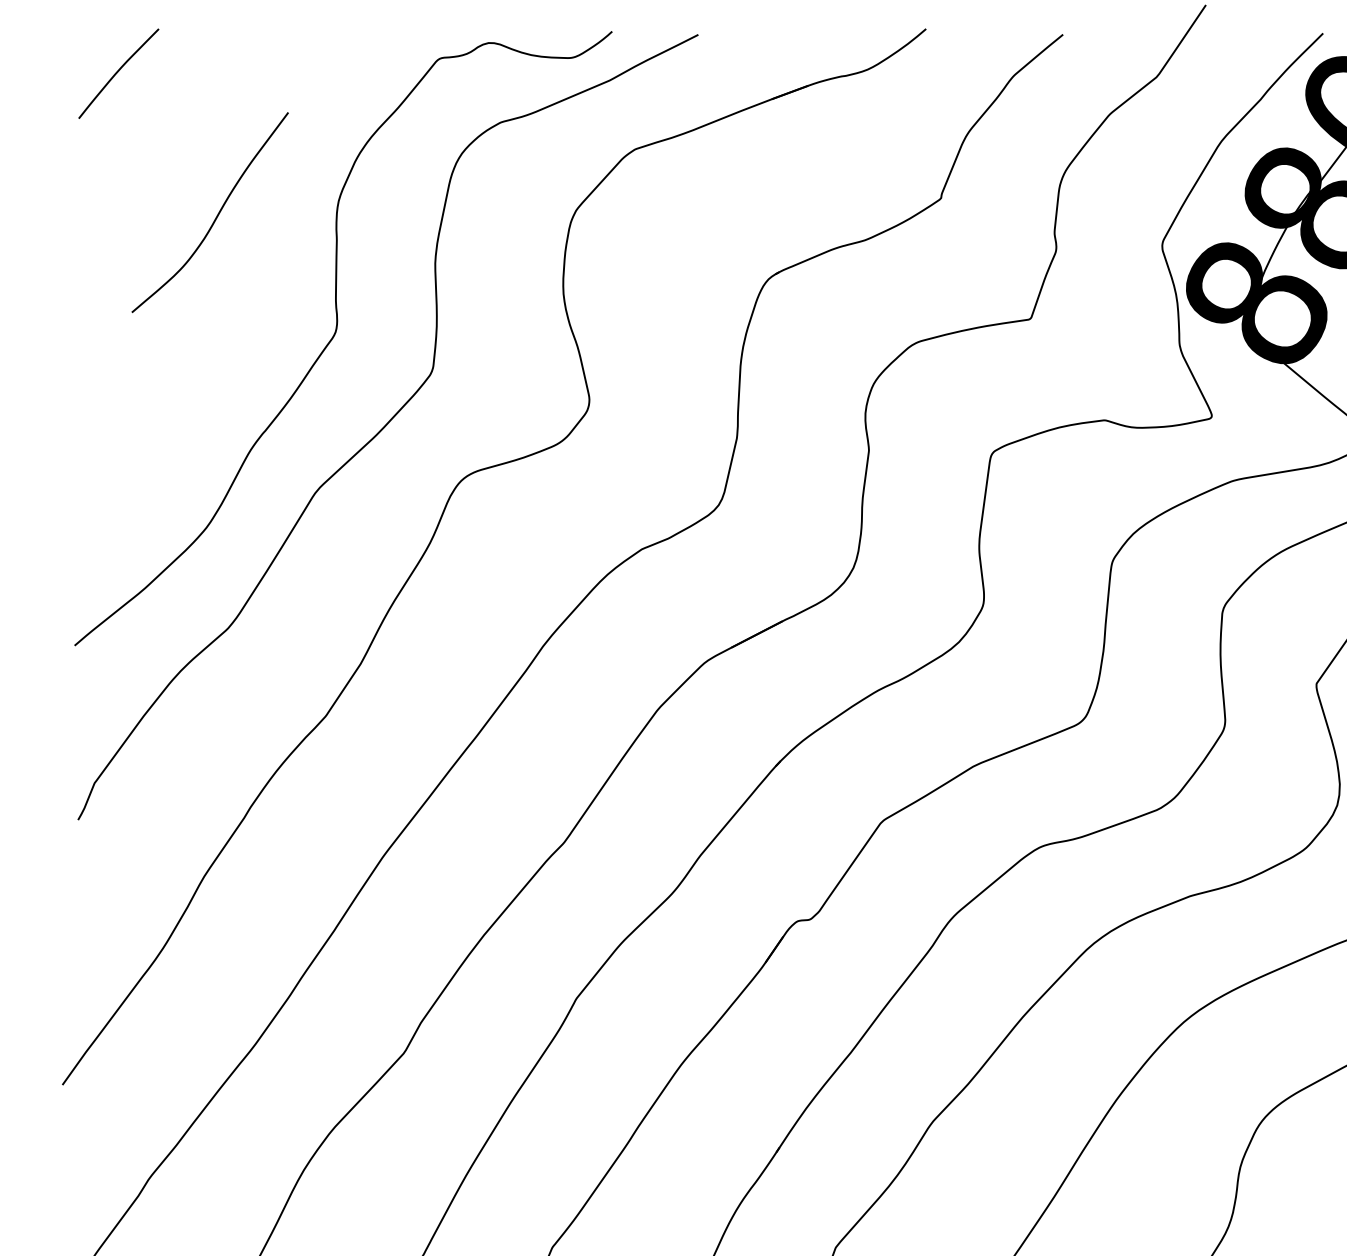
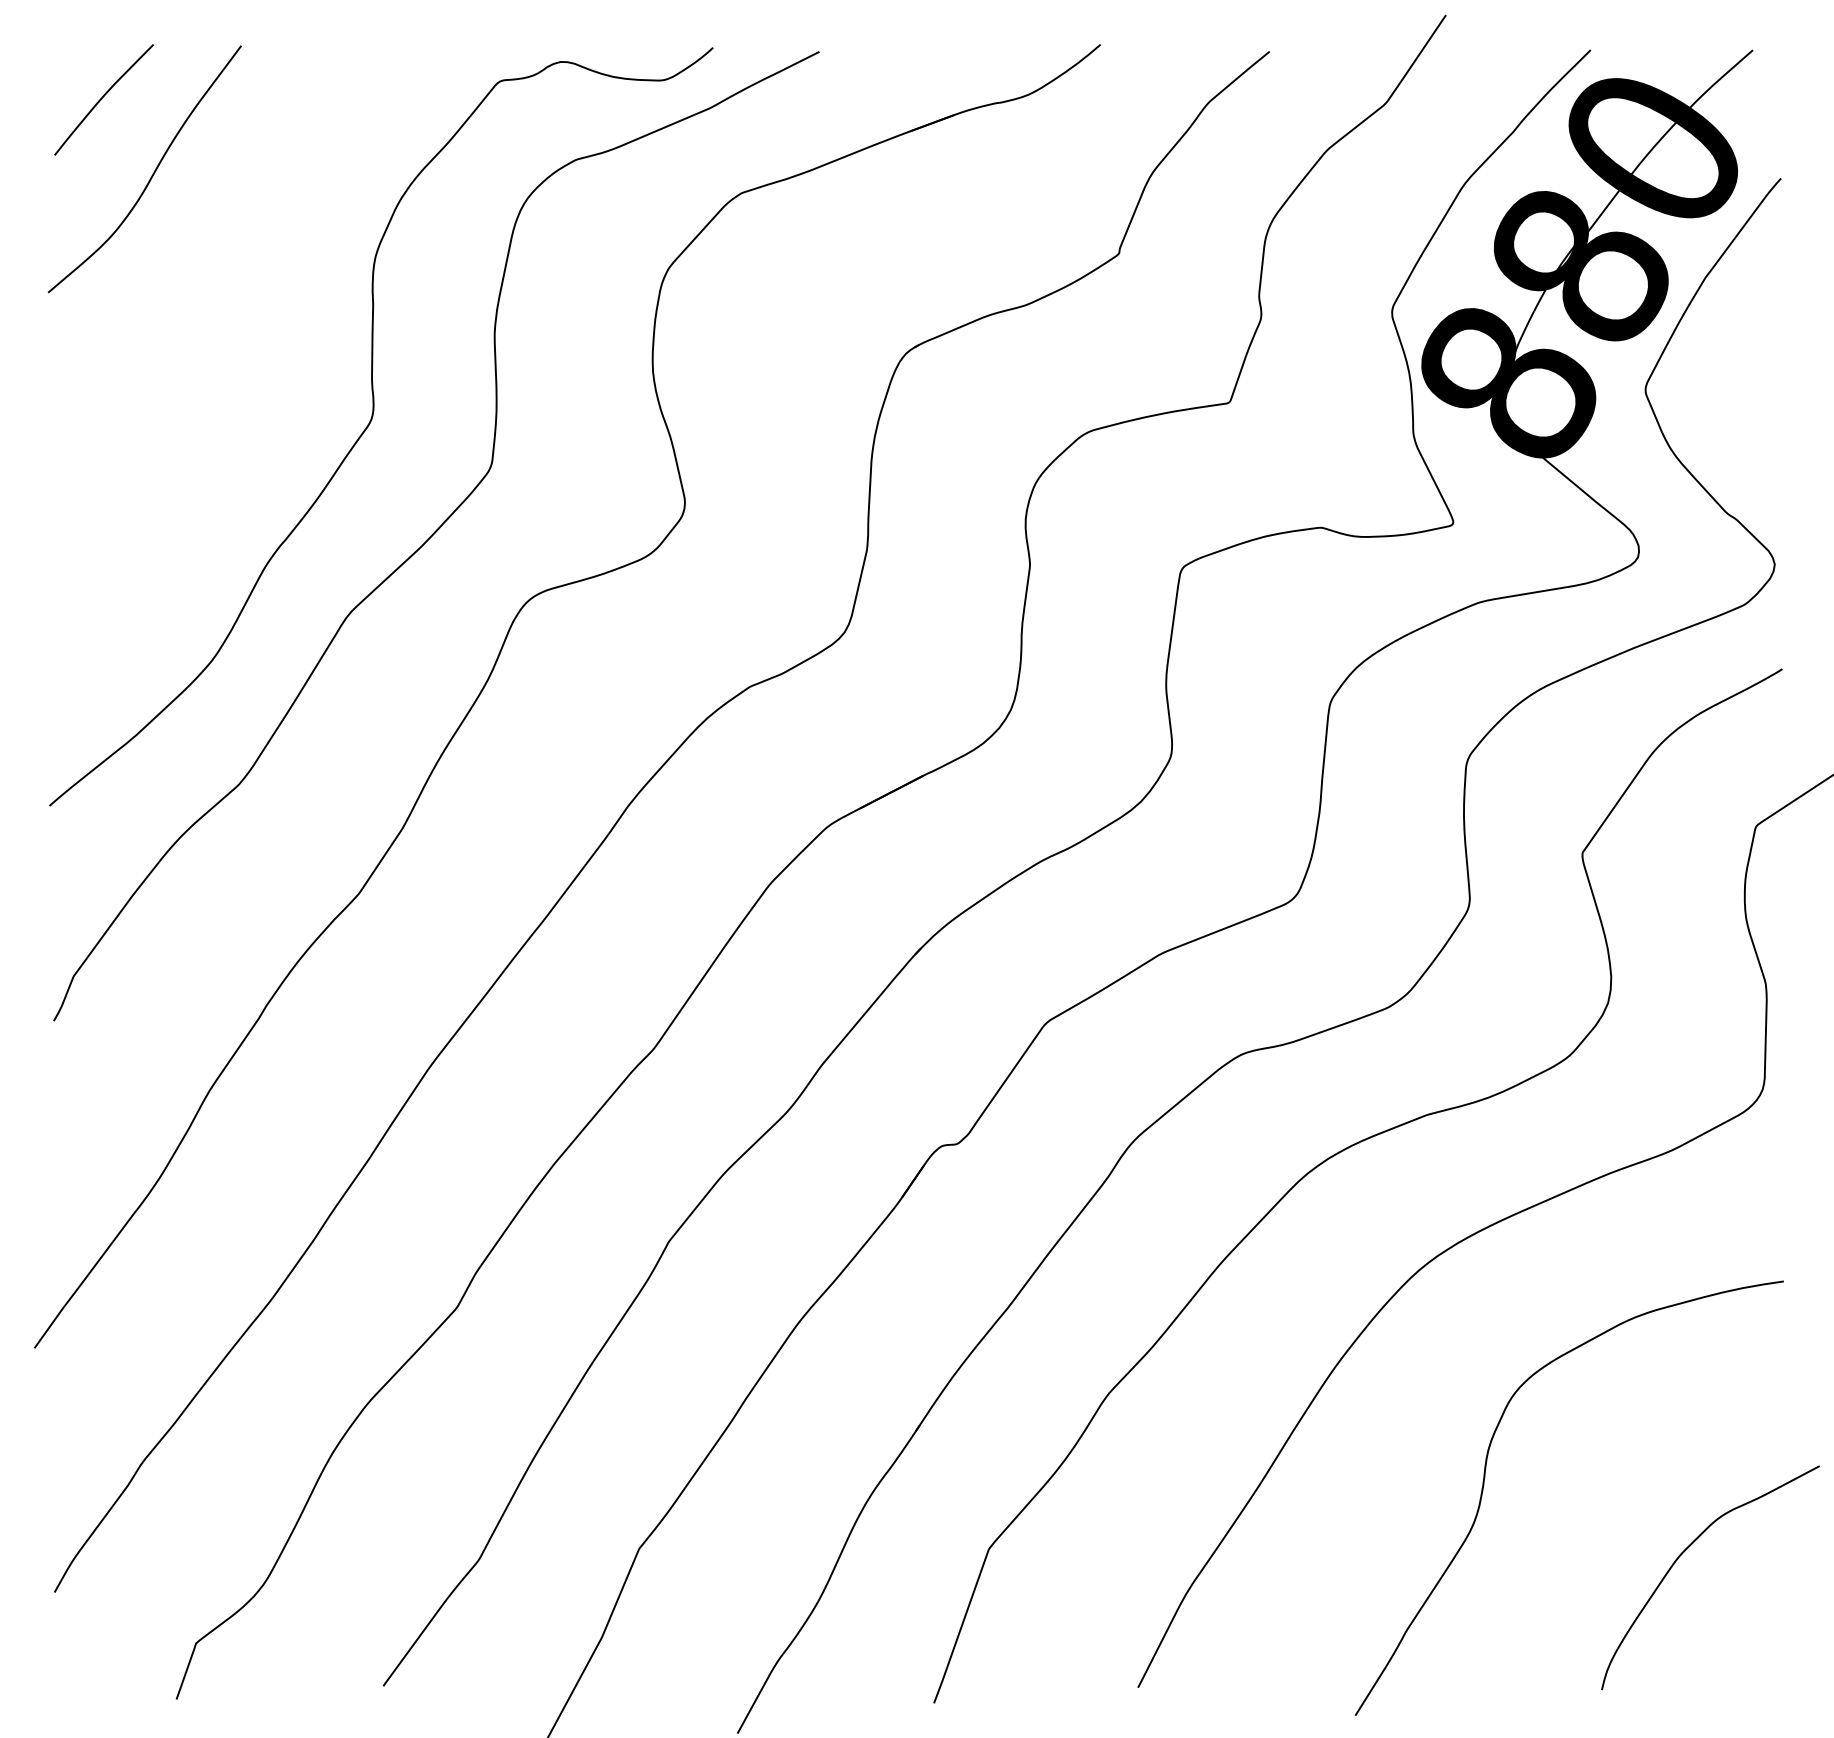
curve: (216, 216) -> (152, 173), moved

